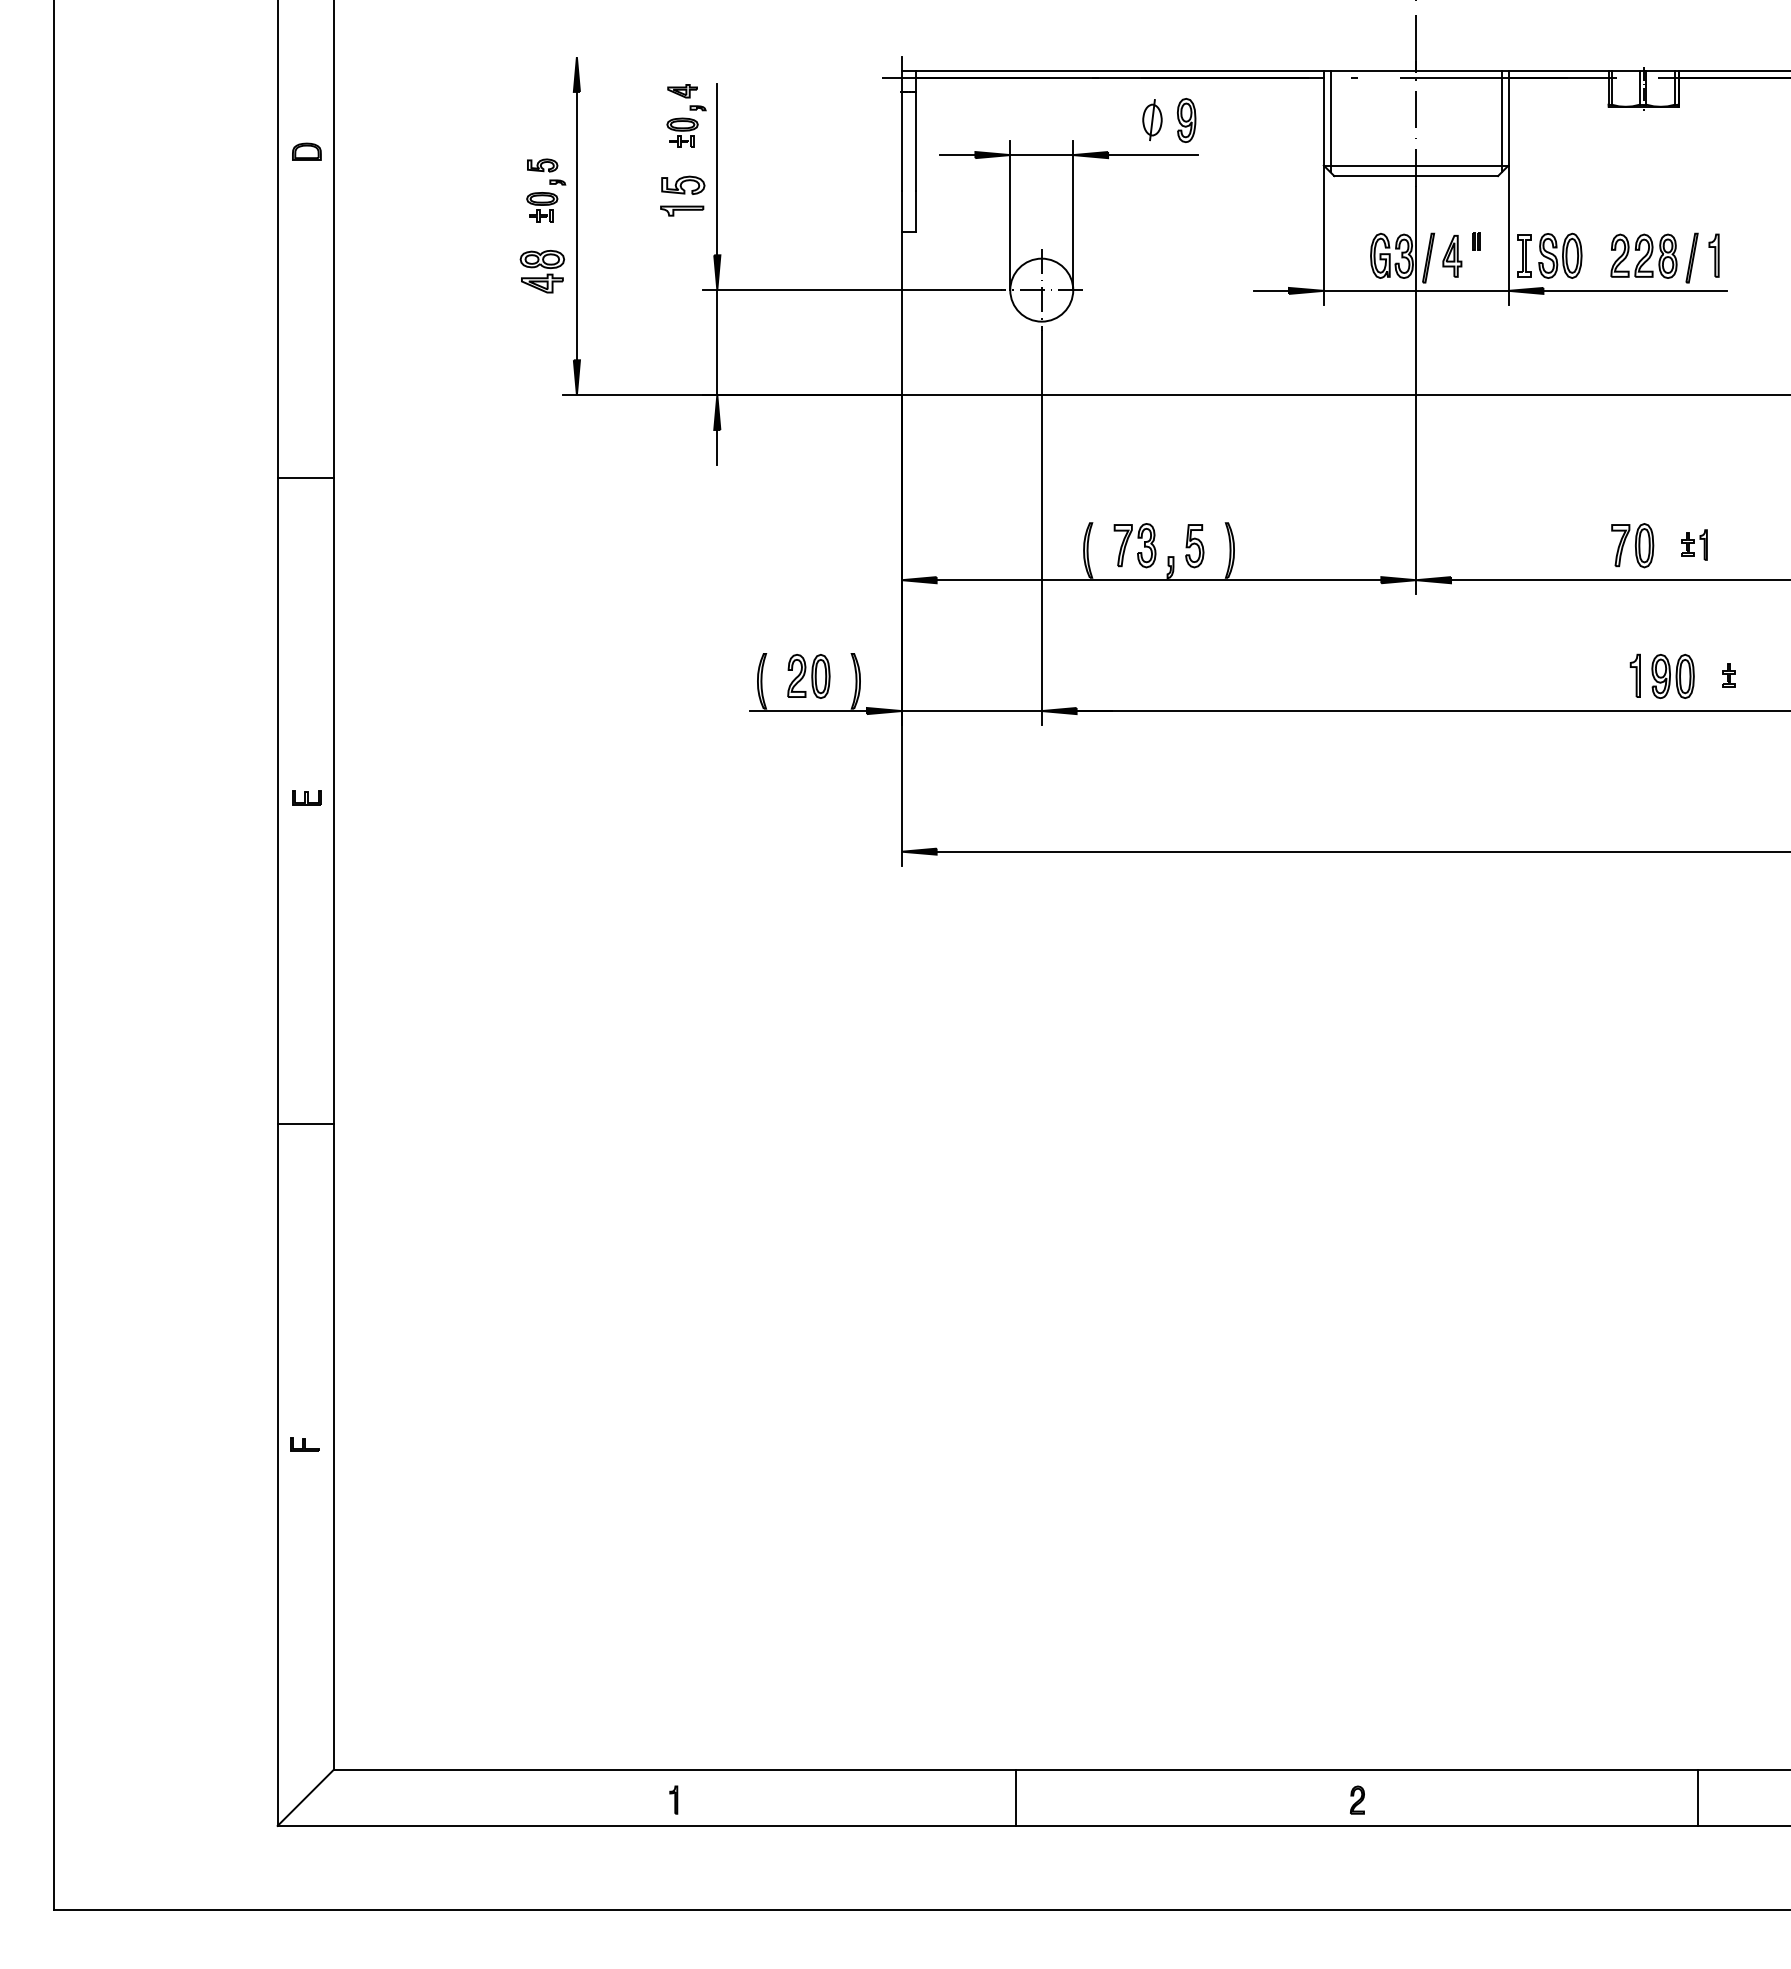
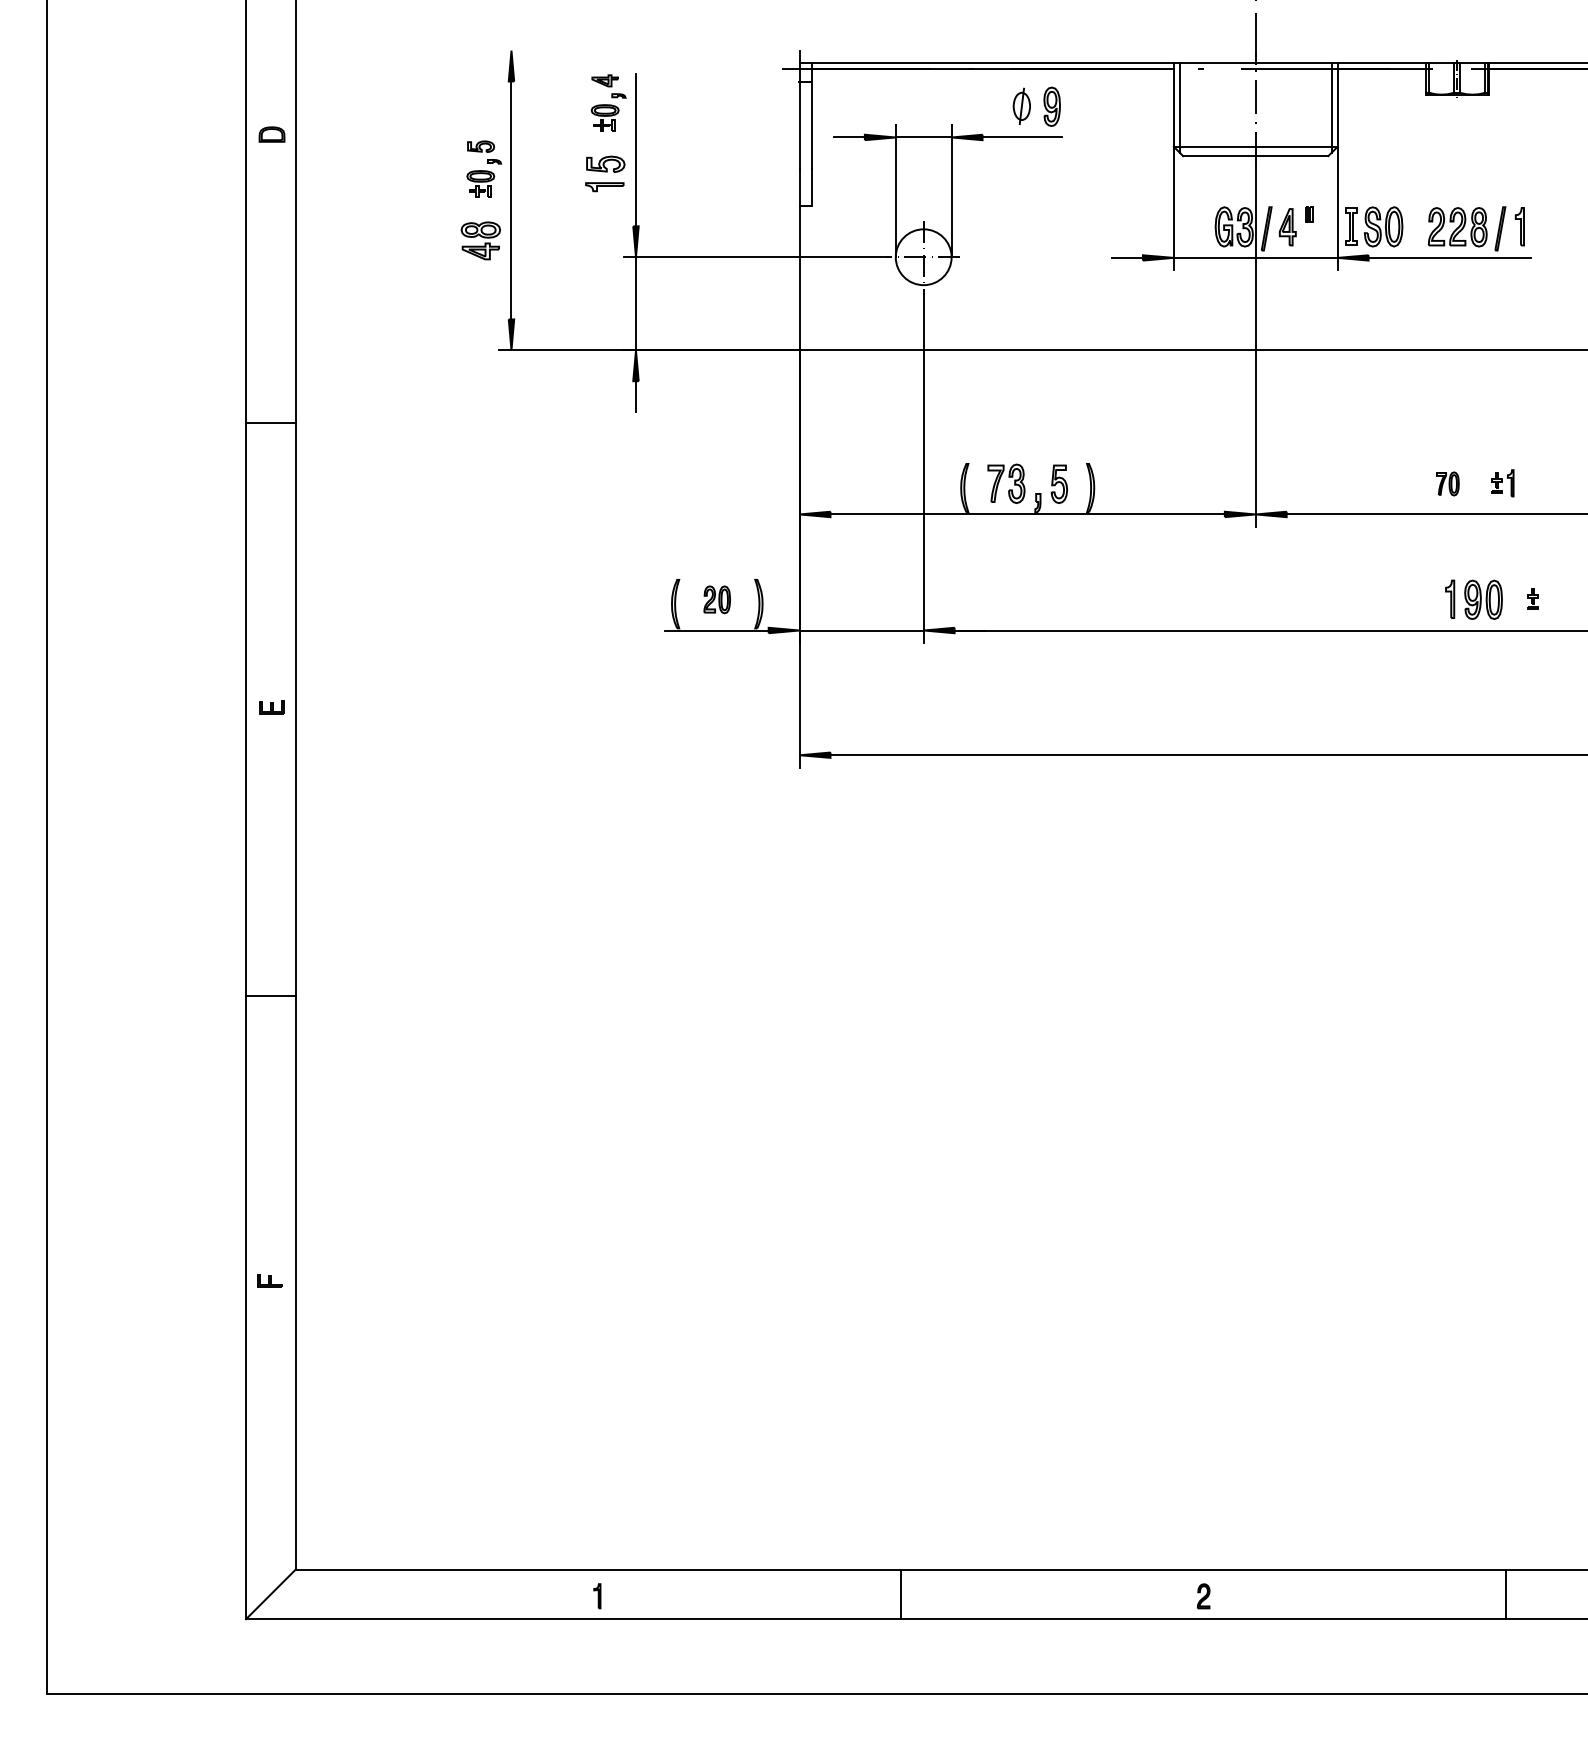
part: (1632, 545) -> (1447, 483), size x0.6
part: (808, 676) -> (716, 599), size x0.7

